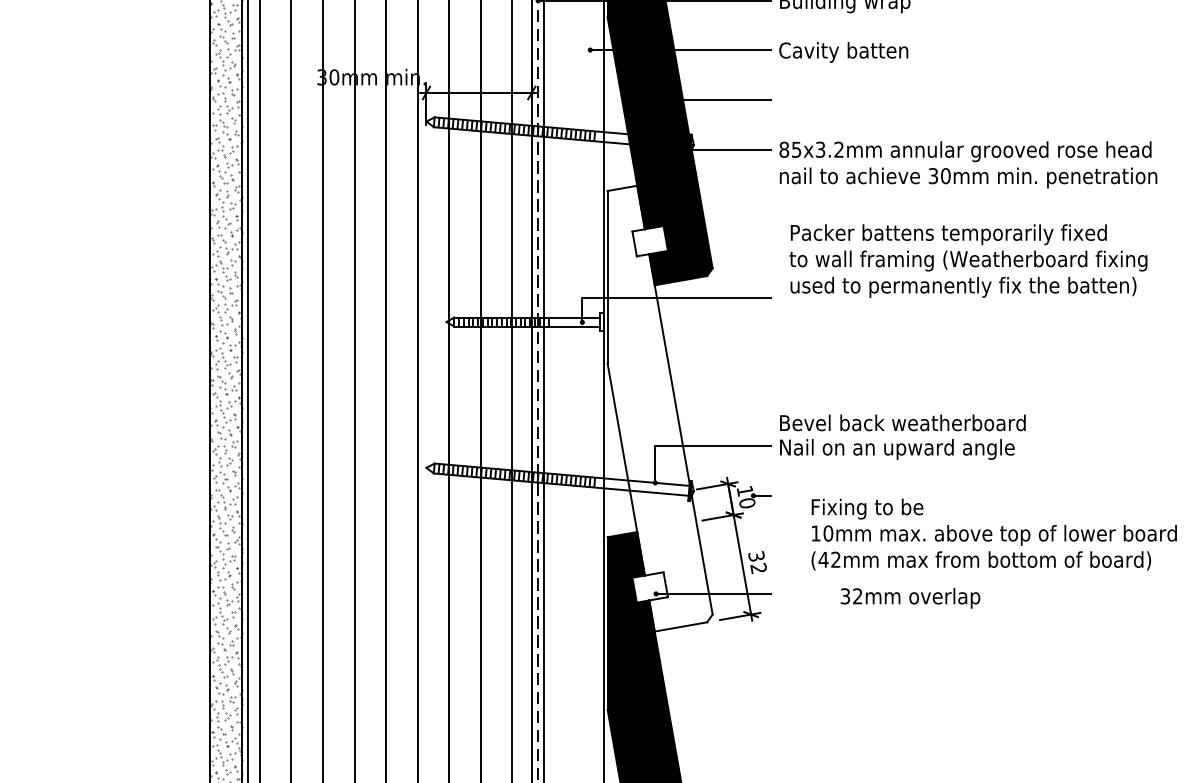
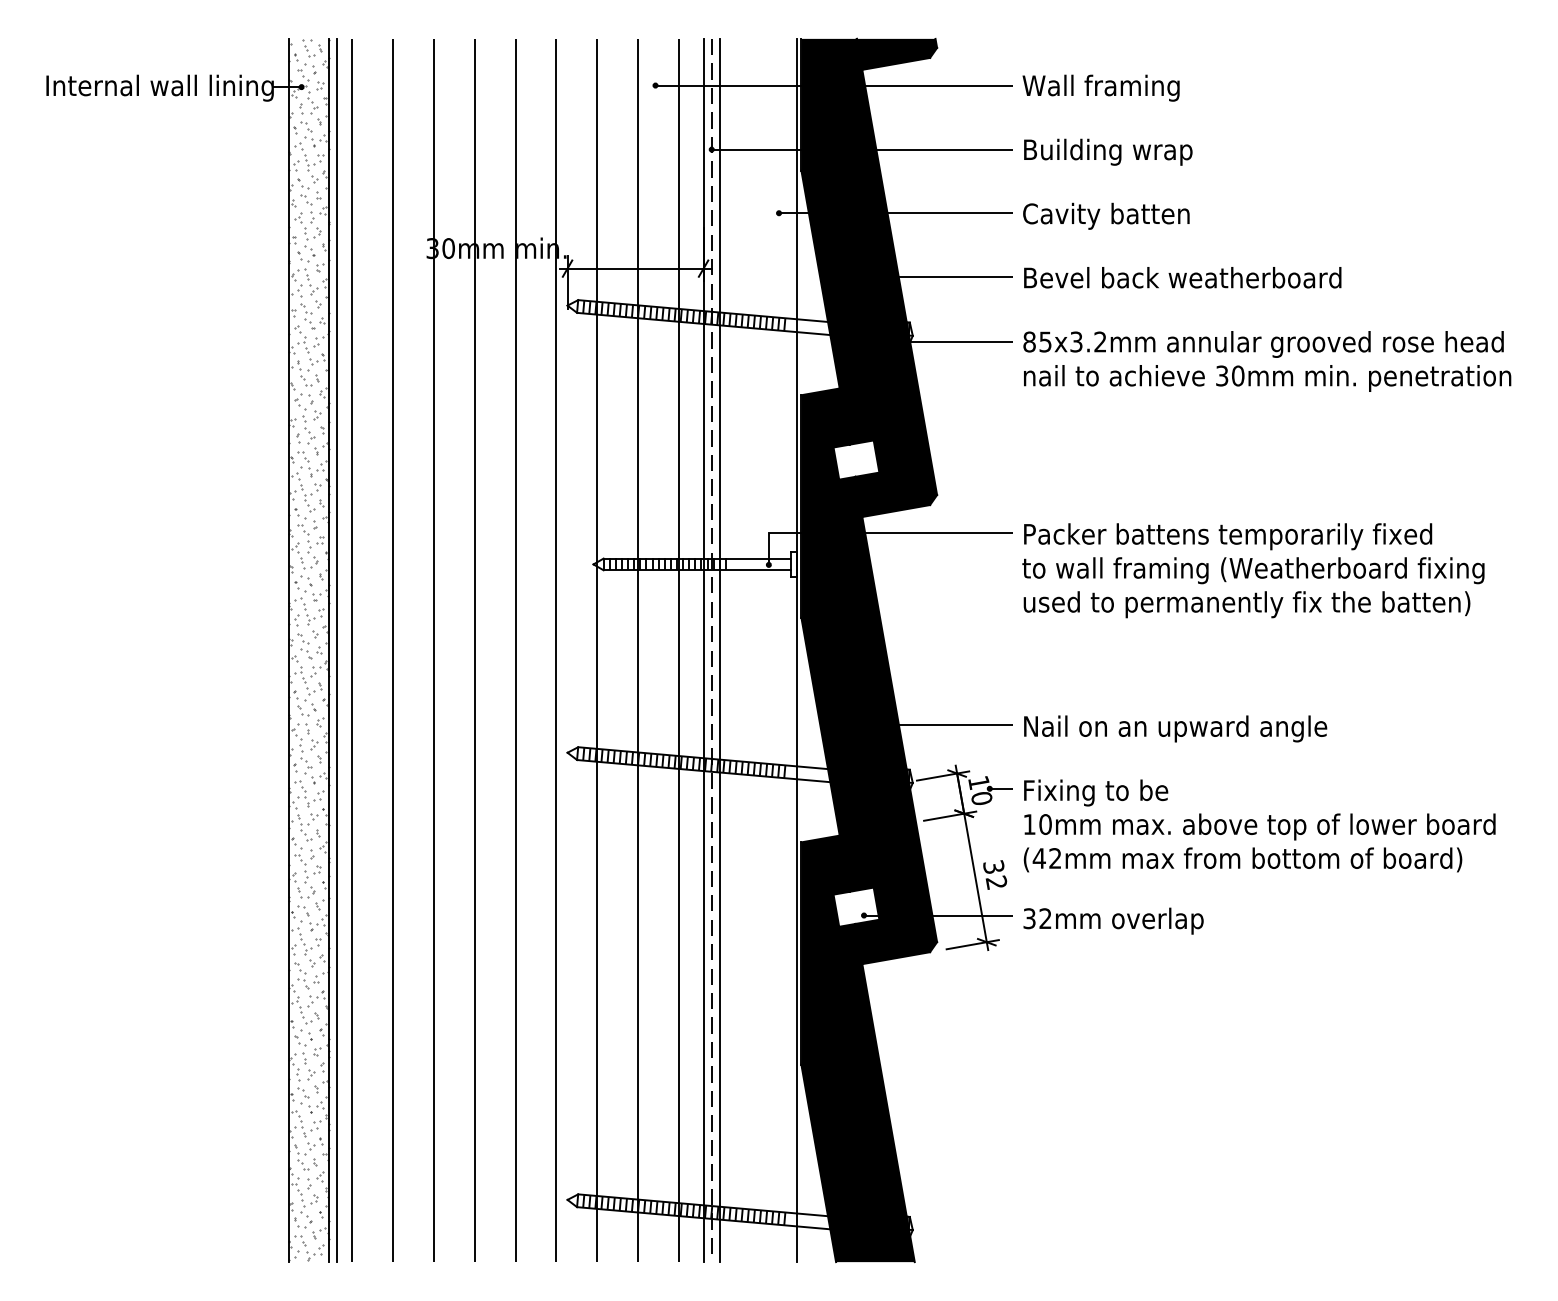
text: (968, 260) -> (1253, 570), moved
fill: (660, 408) -> (869, 676), added
text: (902, 422) -> (1182, 277), moved
text: (994, 534) -> (1259, 825), moved
text: (910, 597) -> (1113, 920), moved

